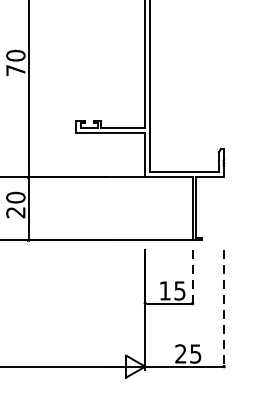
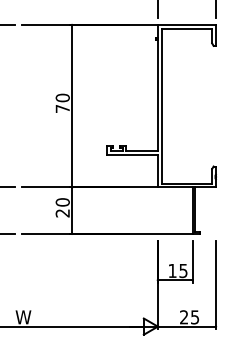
line: (192, 278) -> (192, 261), dashed -> solid
line: (223, 310) -> (215, 285), dashed -> solid

